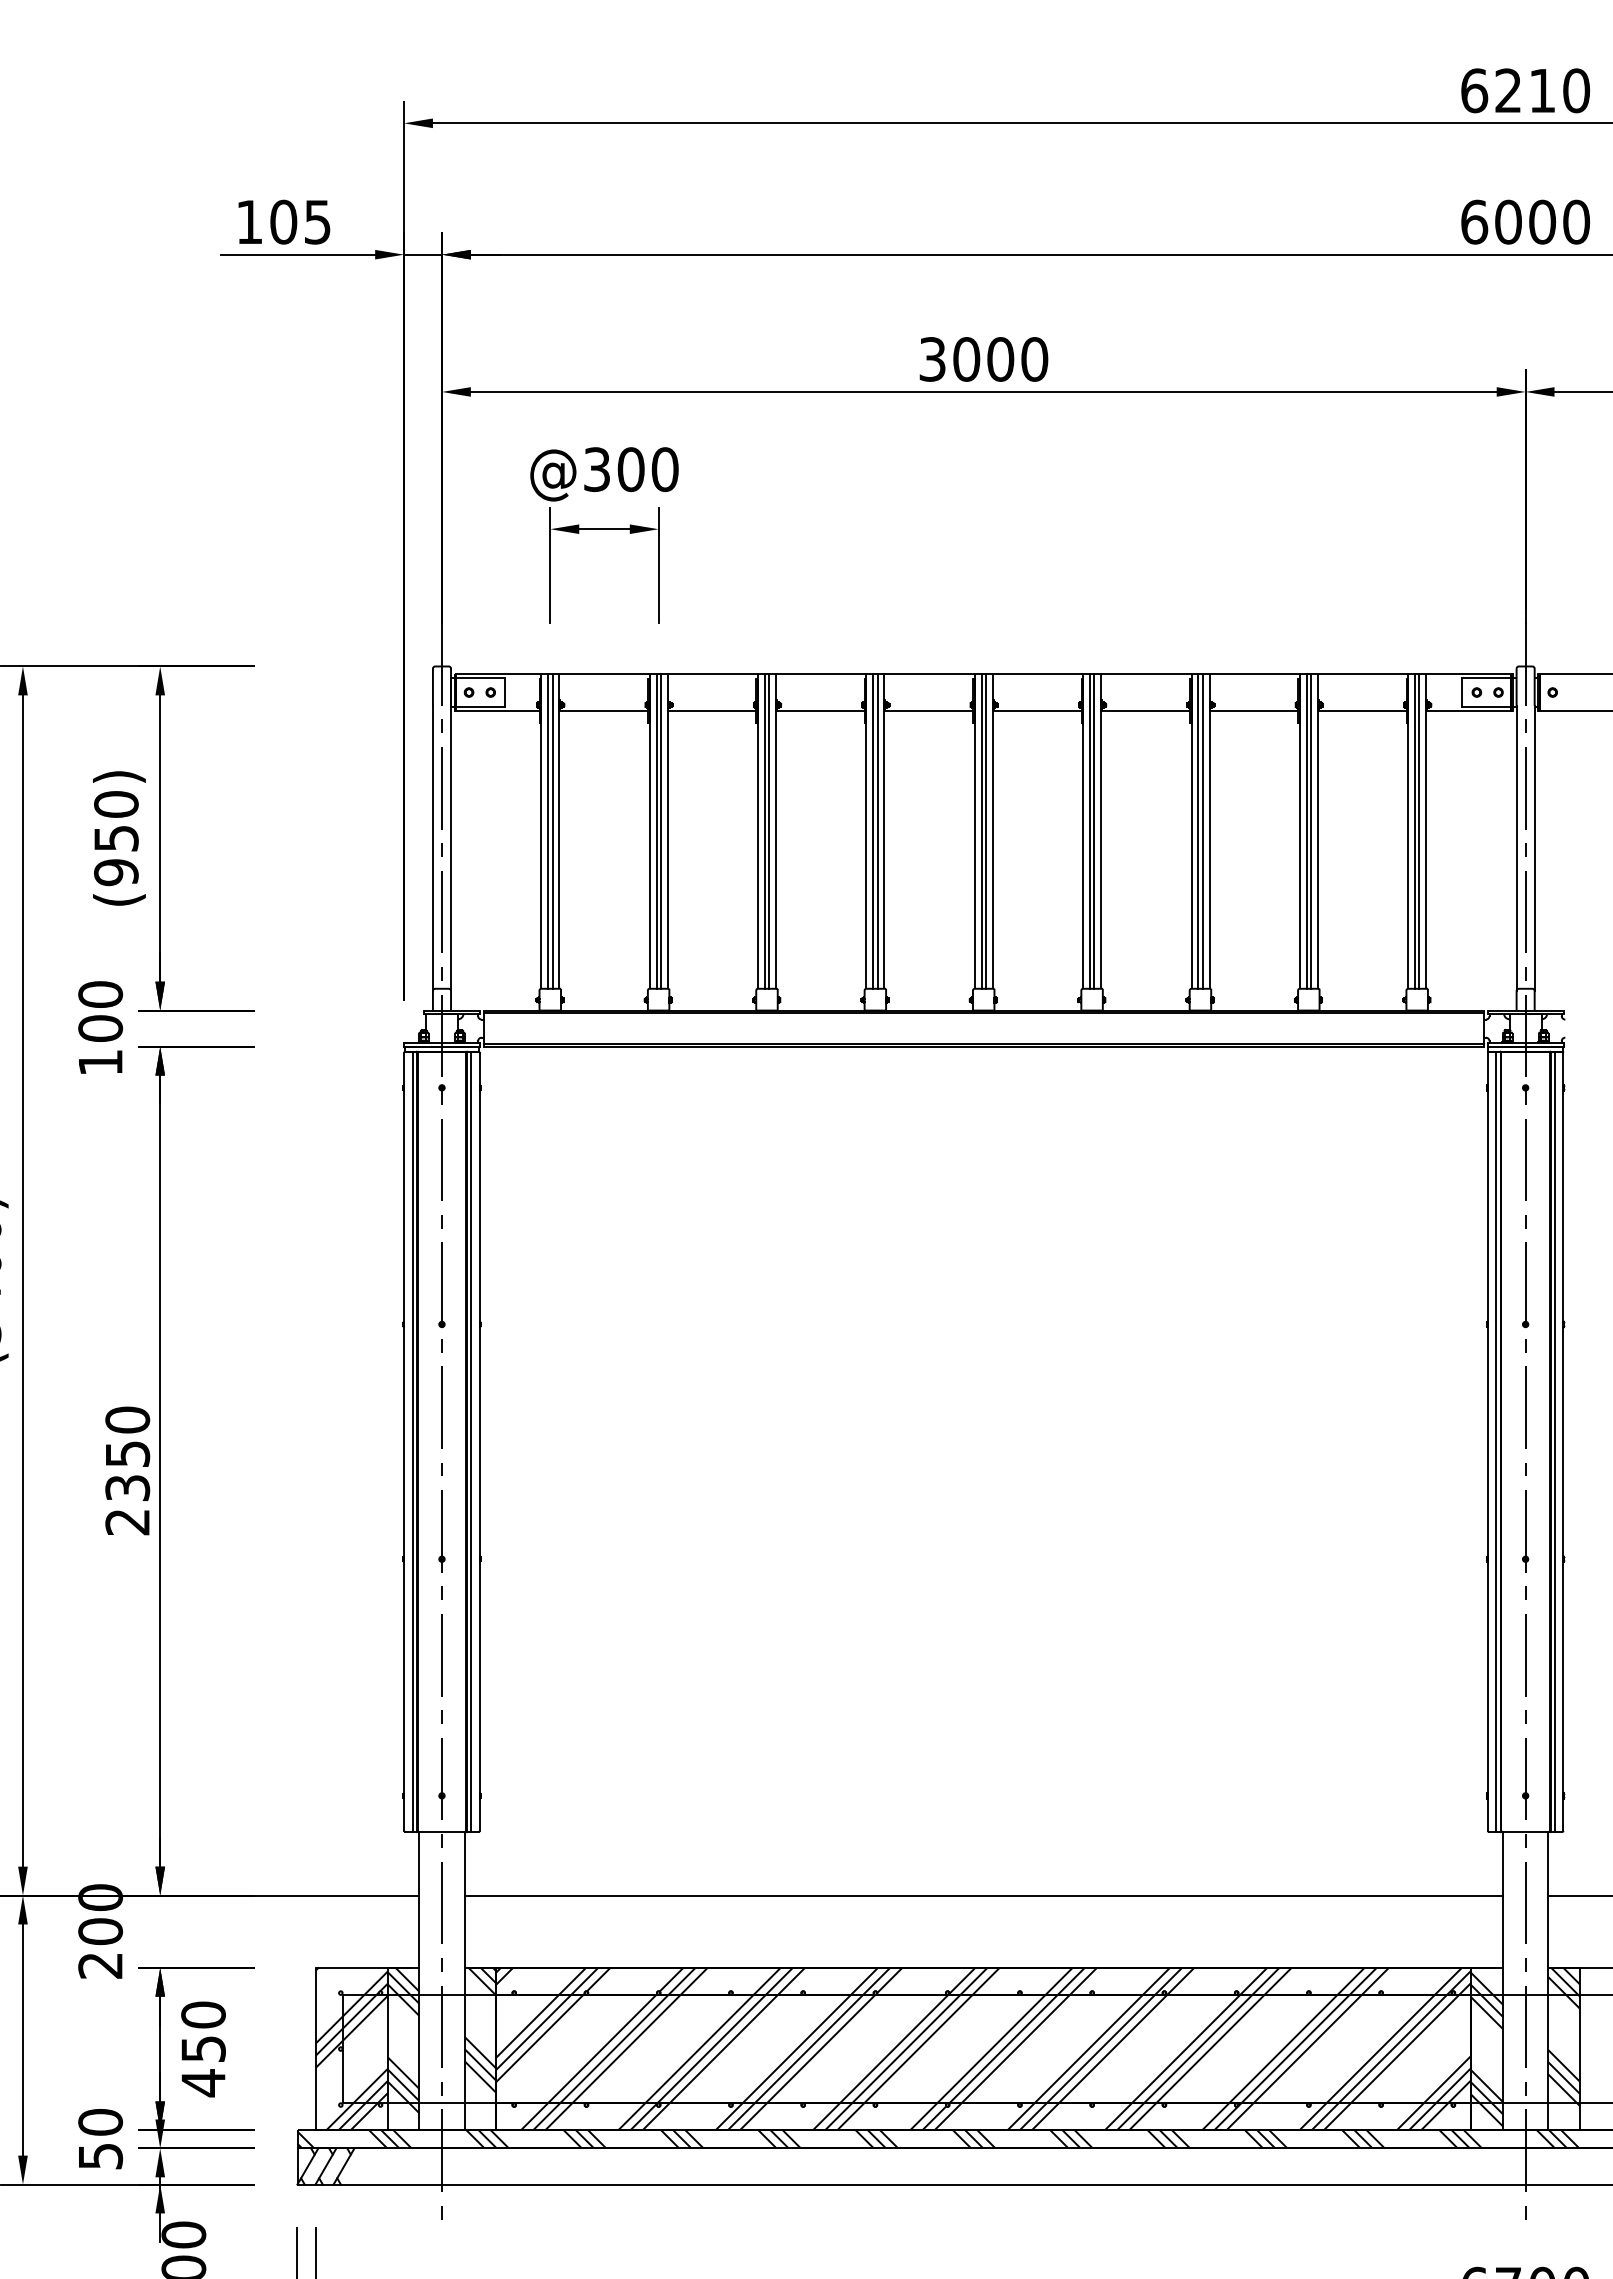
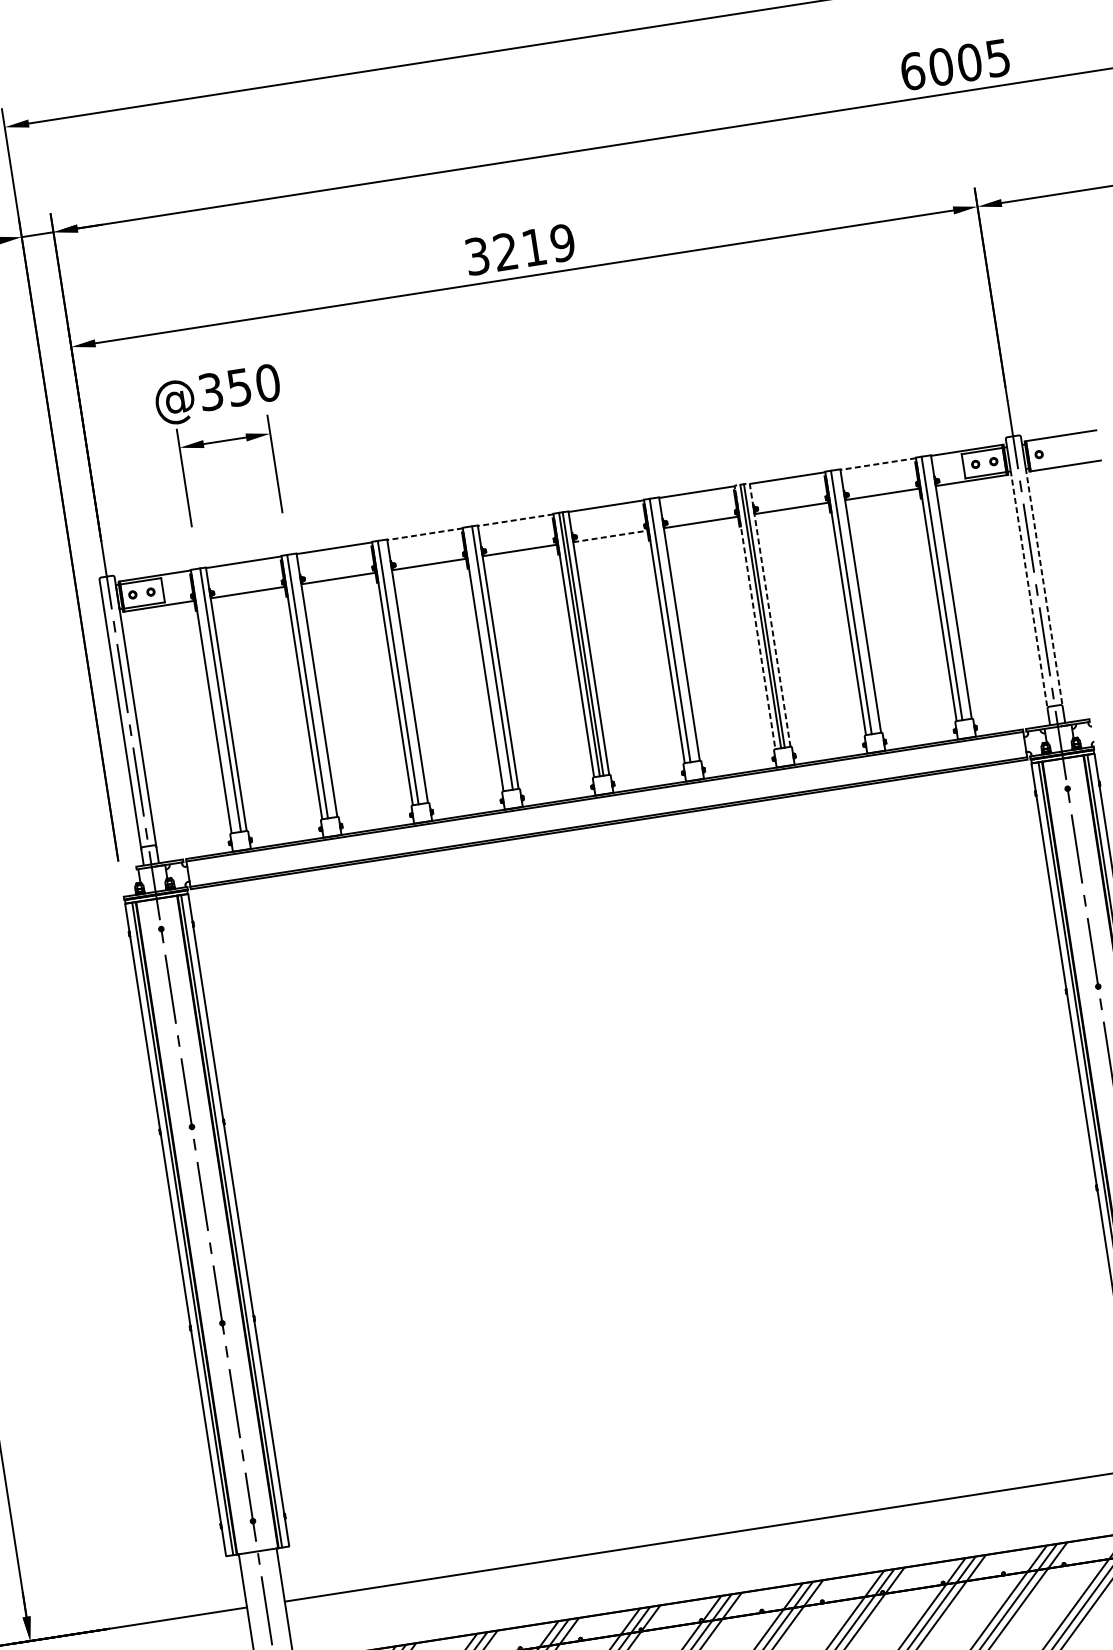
text: (1576, 221) -> (998, 57), 6000 -> 6005
text: (1000, 359) -> (534, 247), 3000 -> 3219
text: (630, 469) -> (238, 387), @300 -> @350
line: (1200, 673) -> (742, 484), solid -> dashed
line: (820, 674) -> (424, 534), solid -> dashed
line: (929, 674) -> (515, 520), solid -> dashed
line: (1362, 674) -> (877, 464), solid -> dashed
line: (1037, 710) -> (610, 536), solid -> dashed
line: (548, 830) -> (217, 700), removed
line: (660, 830) -> (310, 685), removed
line: (769, 830) -> (401, 671), removed
line: (873, 830) -> (488, 657), removed
line: (1094, 830) -> (673, 629), removed
line: (1311, 830) -> (855, 601), removed
line: (1419, 830) -> (945, 587), removed
line: (1516, 848) -> (1029, 589), solid -> dashed
line: (1534, 848) -> (1044, 587), solid -> dashed

